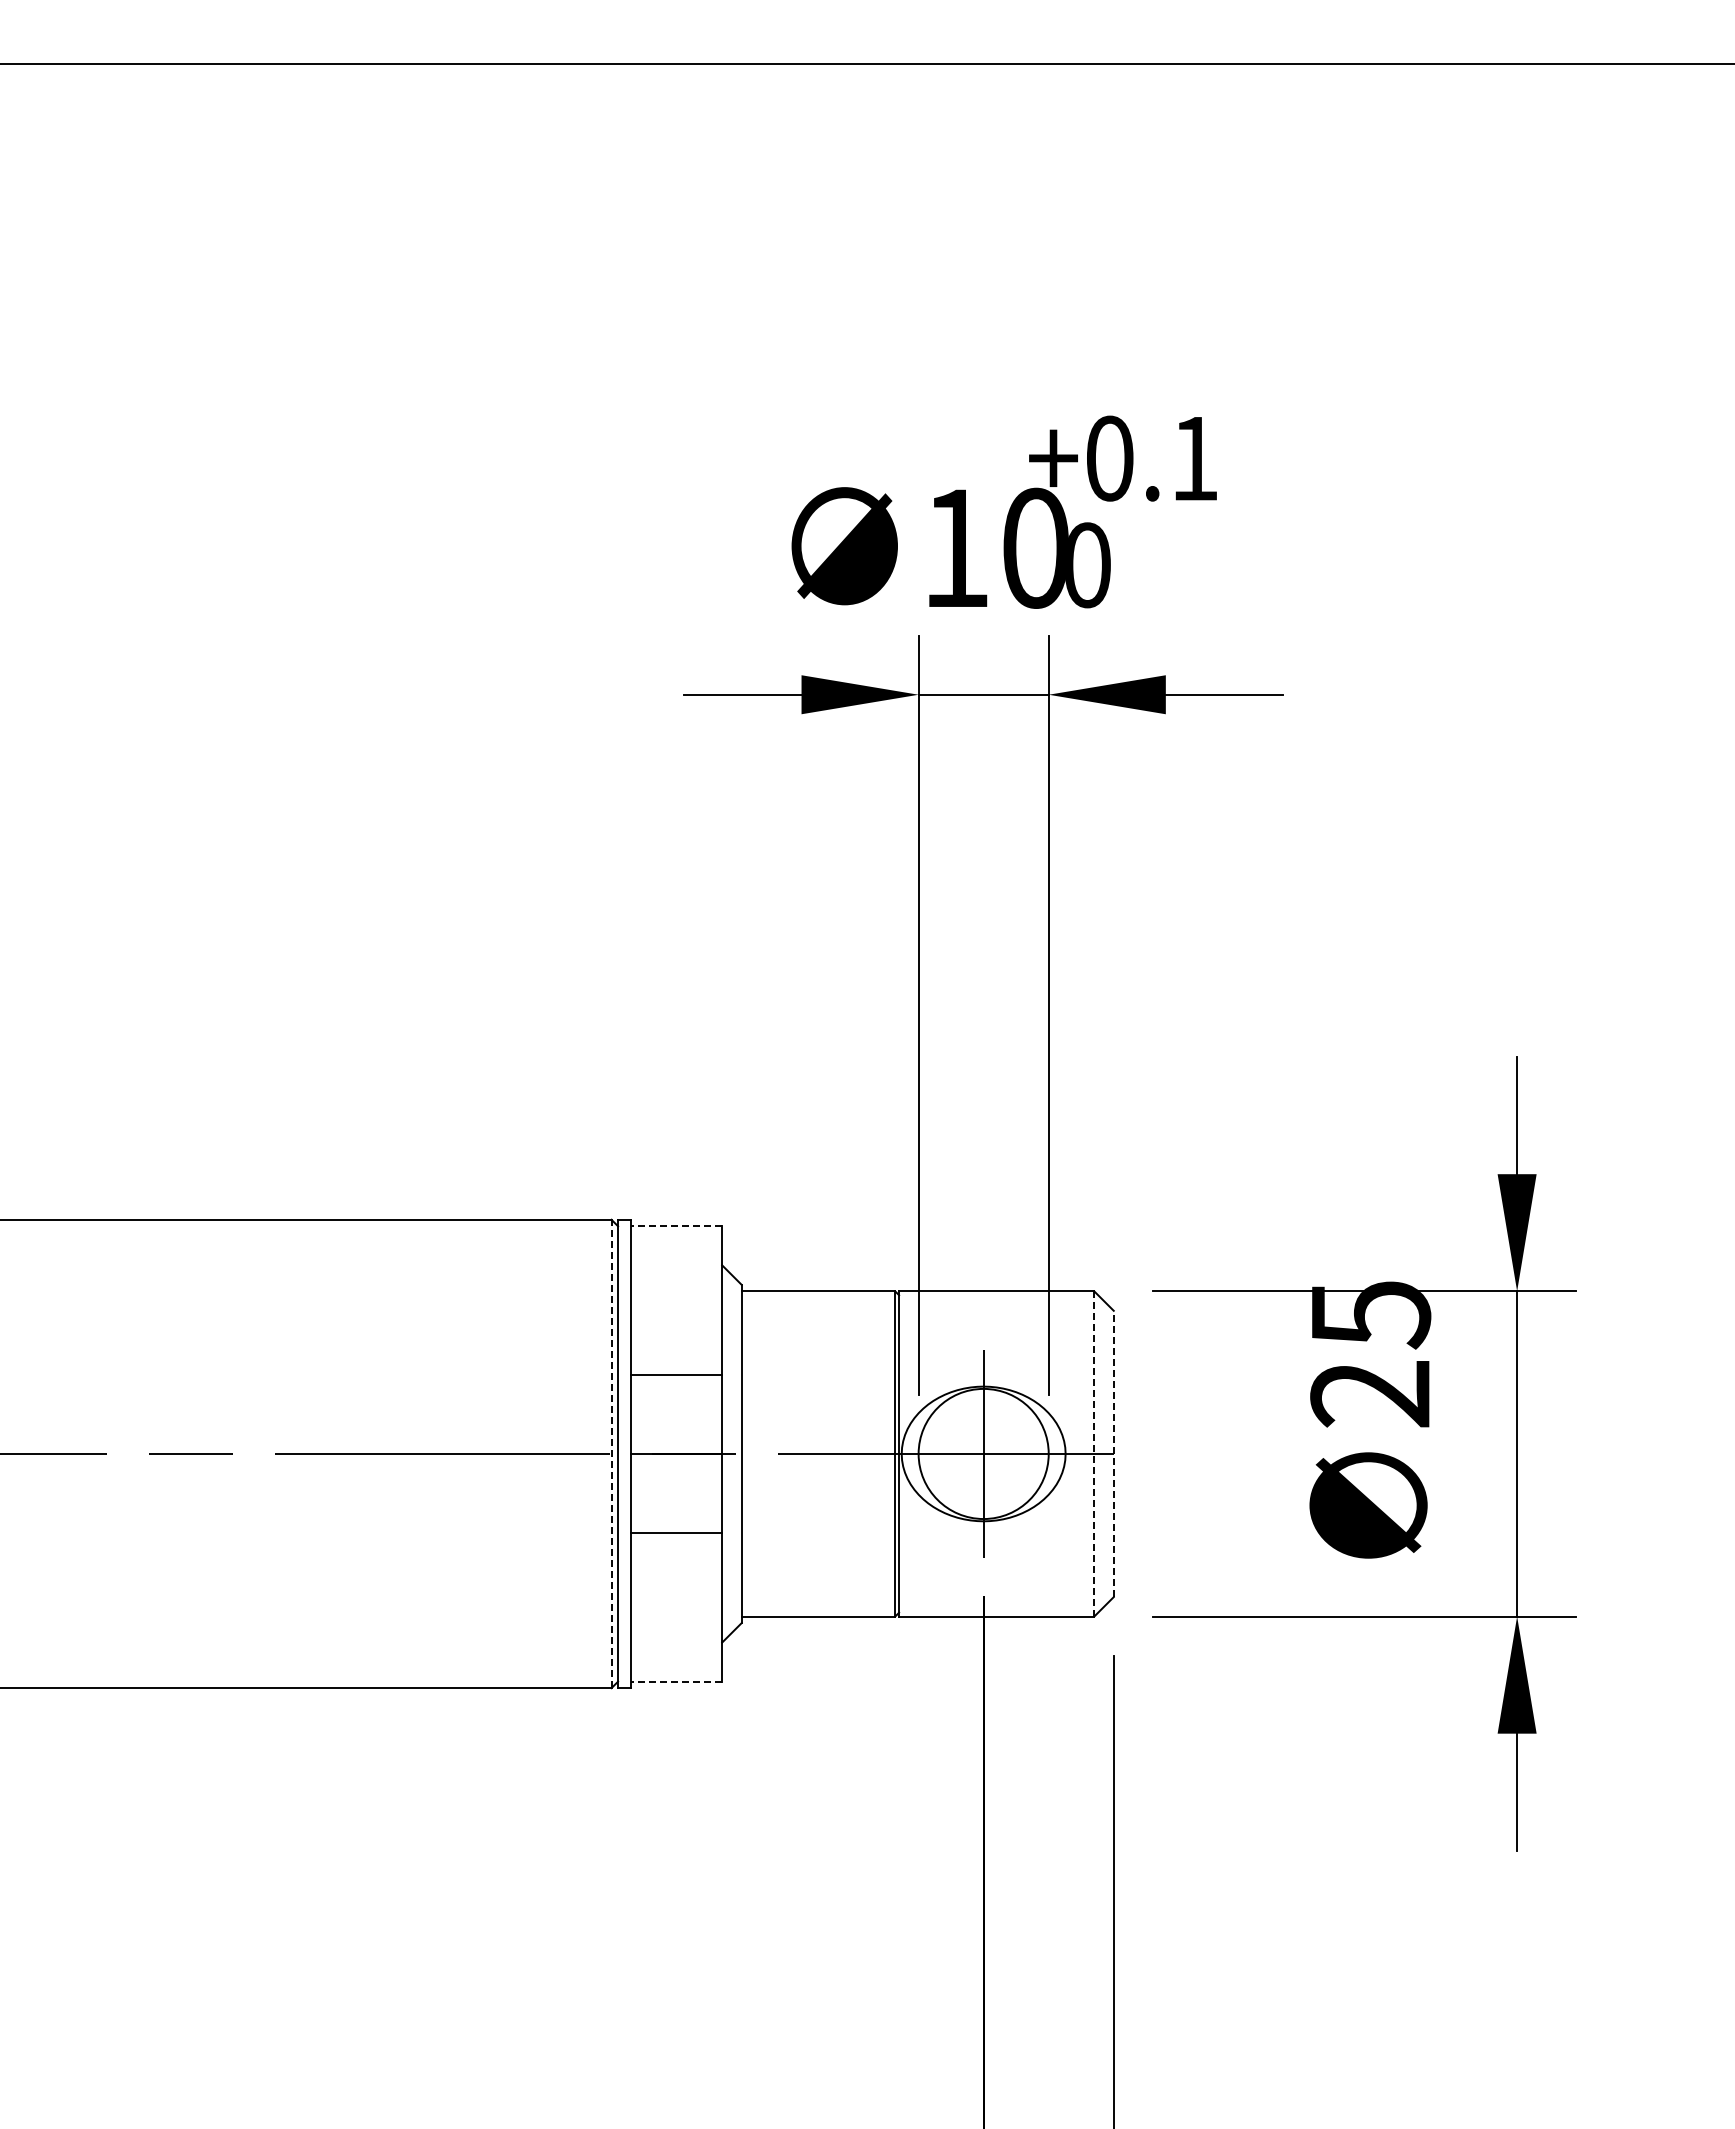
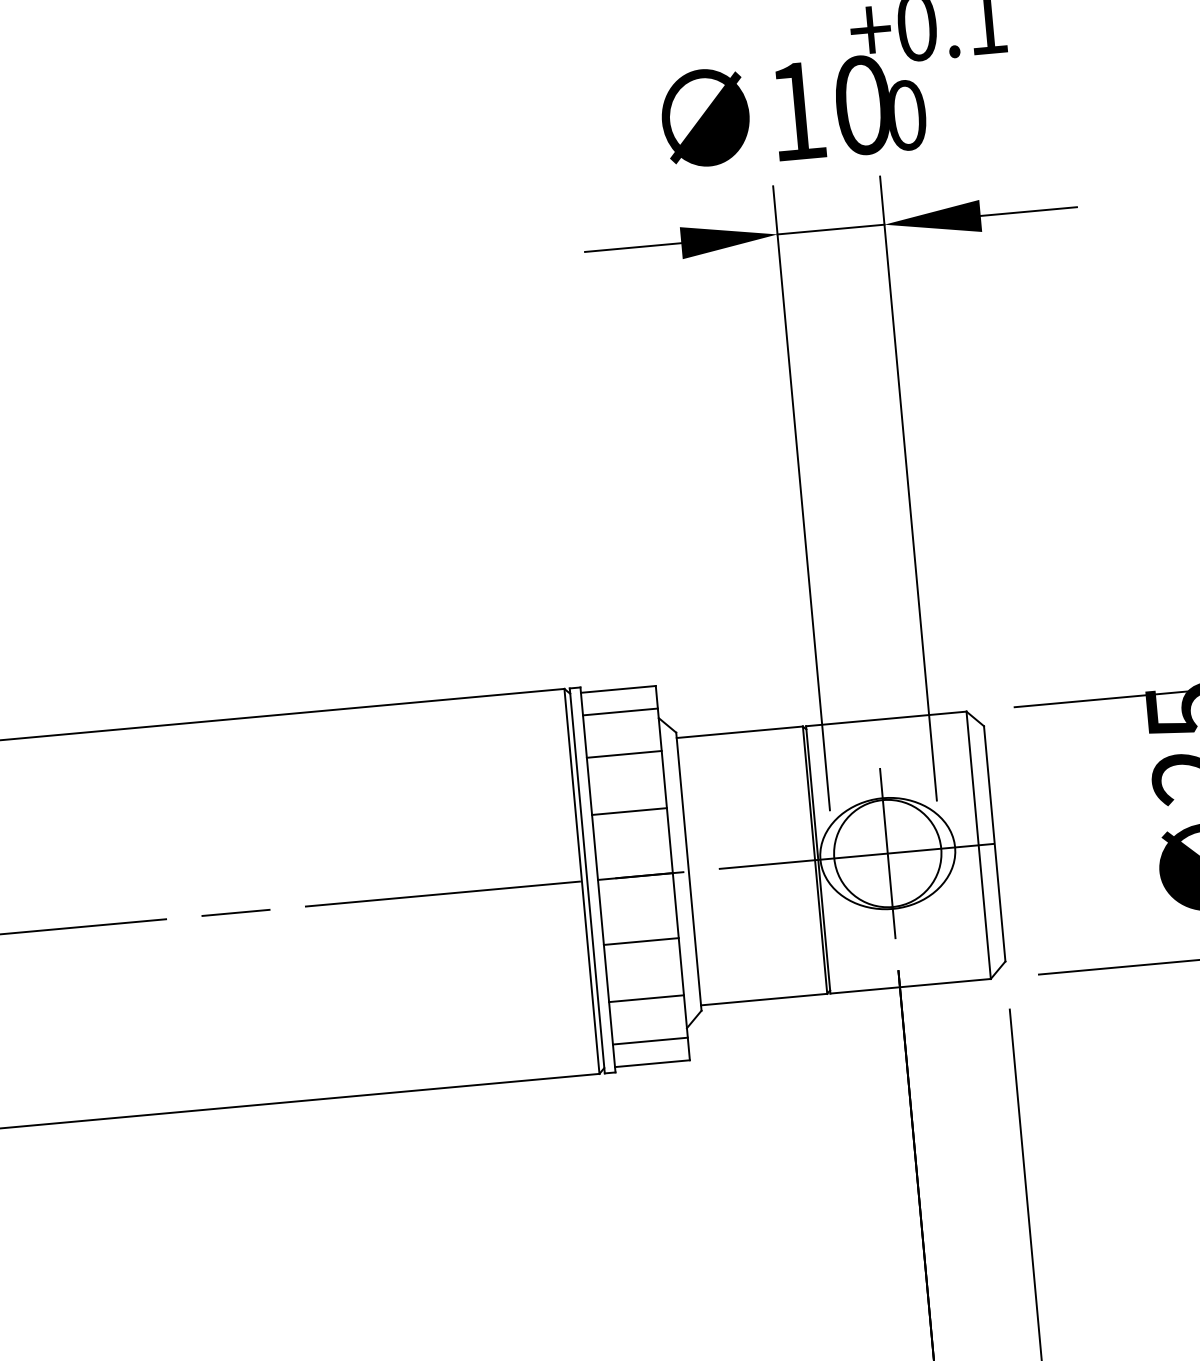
line: (676, 1226) -> (618, 689), dashed -> solid
line: (676, 1253) -> (620, 711), added
line: (676, 1305) -> (624, 754), added
line: (611, 1453) -> (581, 881), dashed -> solid
line: (1094, 1453) -> (978, 844), dashed -> solid
line: (1113, 1453) -> (994, 843), dashed -> solid
line: (676, 1602) -> (646, 998), added
line: (676, 1654) -> (650, 1041), added
line: (676, 1681) -> (652, 1063), dashed -> solid

